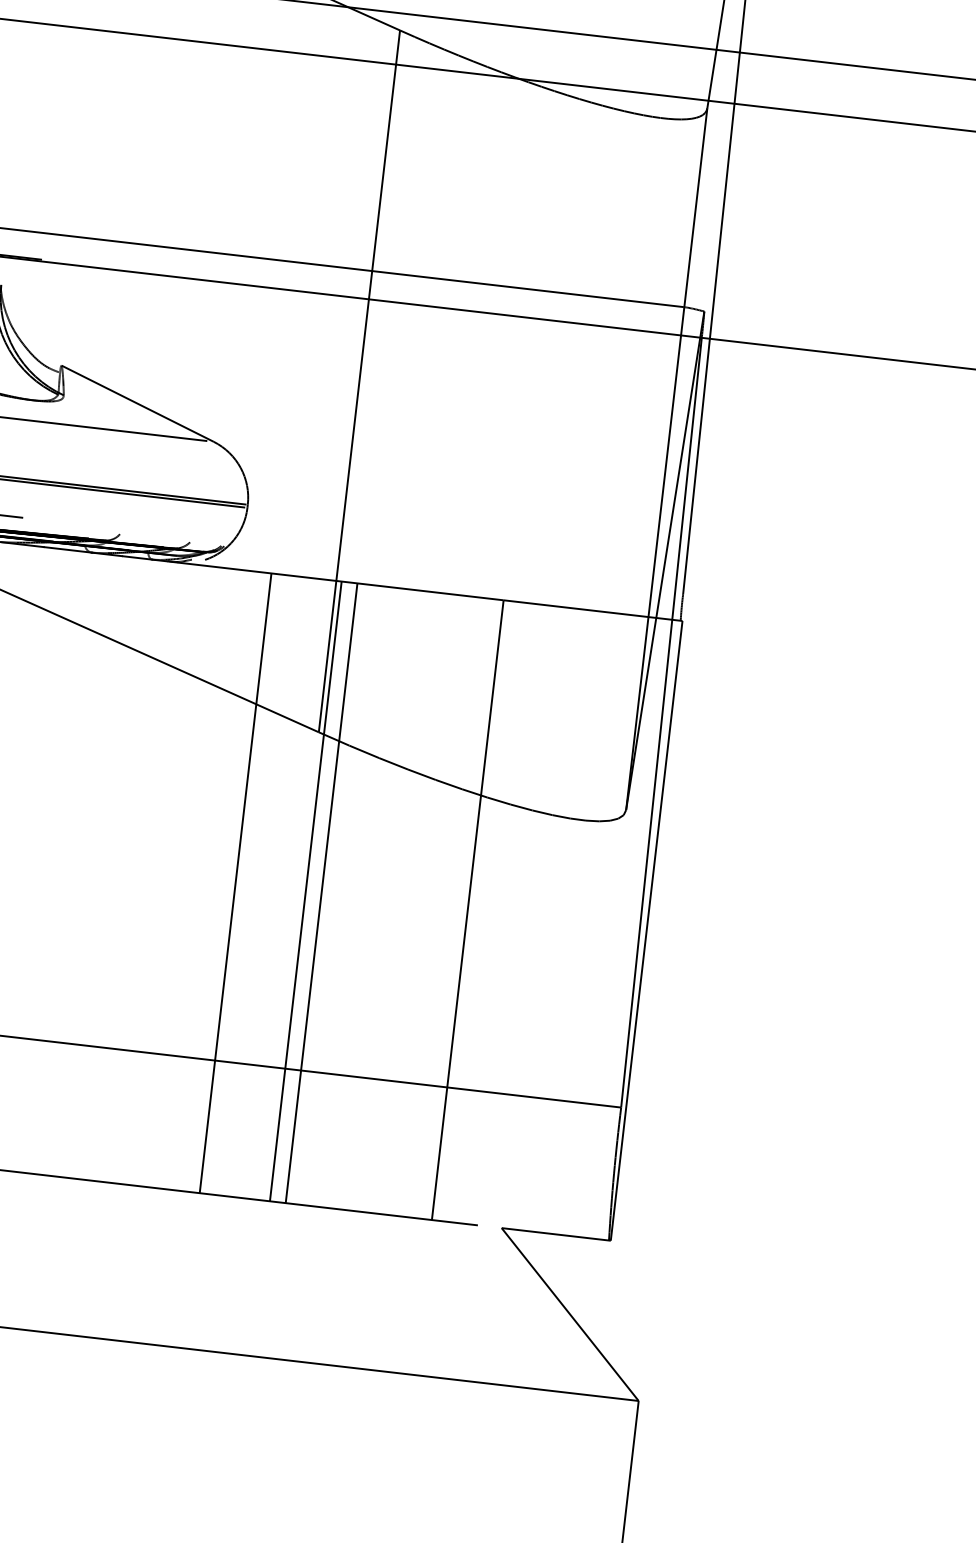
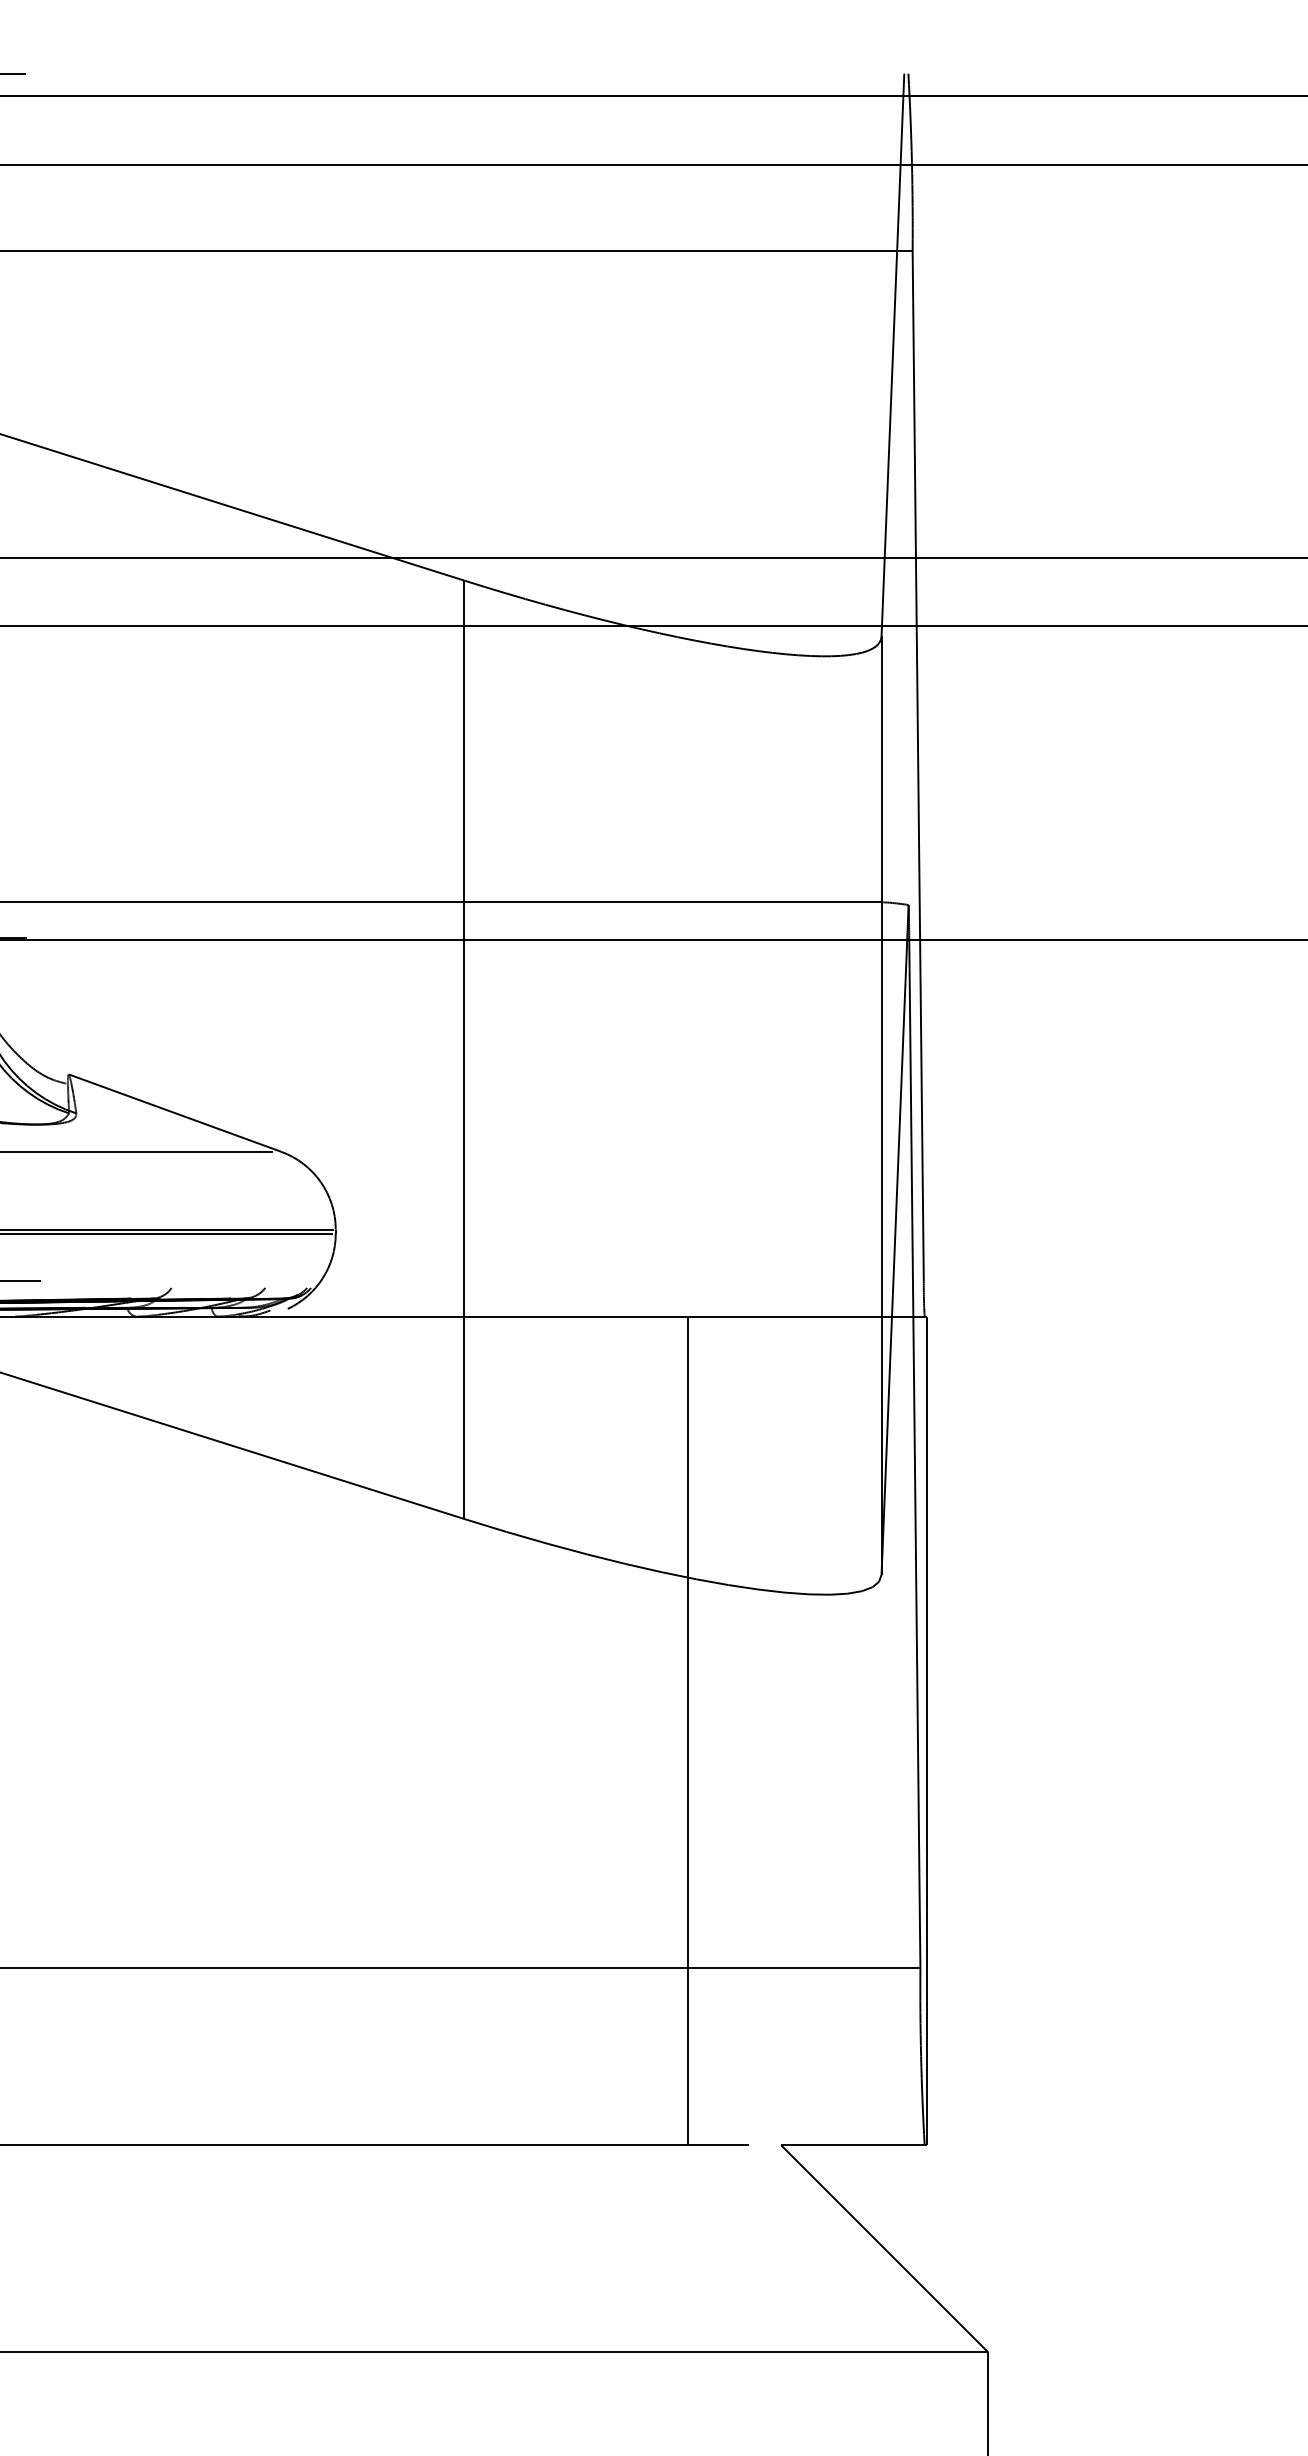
line: (235, 882) -> (377, 1730), removed
line: (305, 891) -> (471, 1730), removed
line: (321, 892) -> (492, 1730), removed

